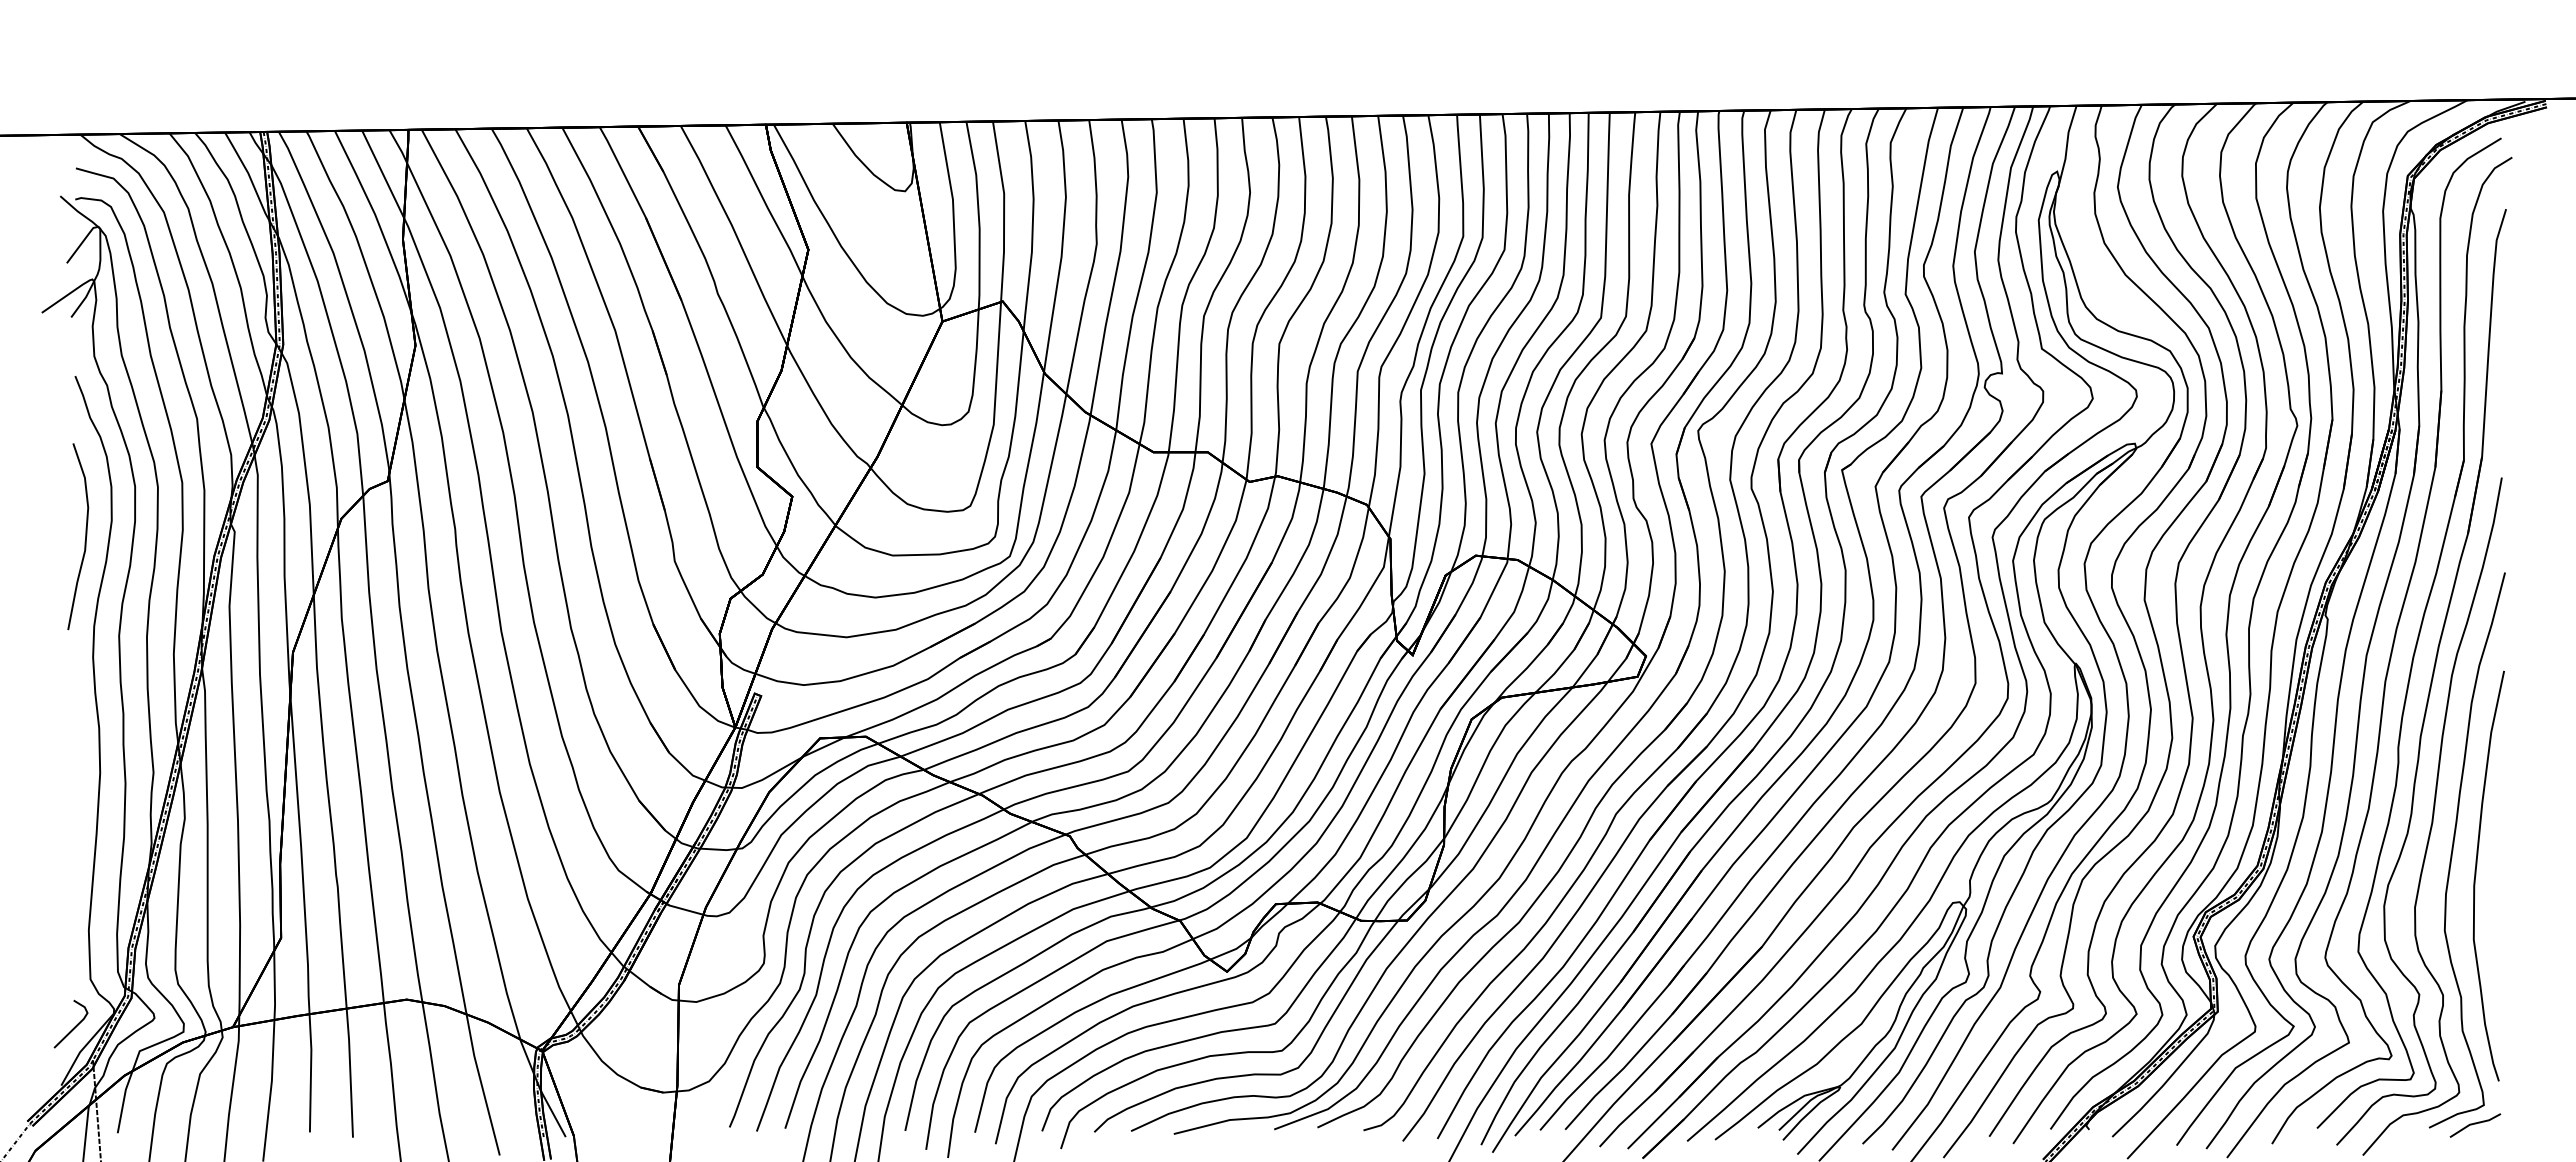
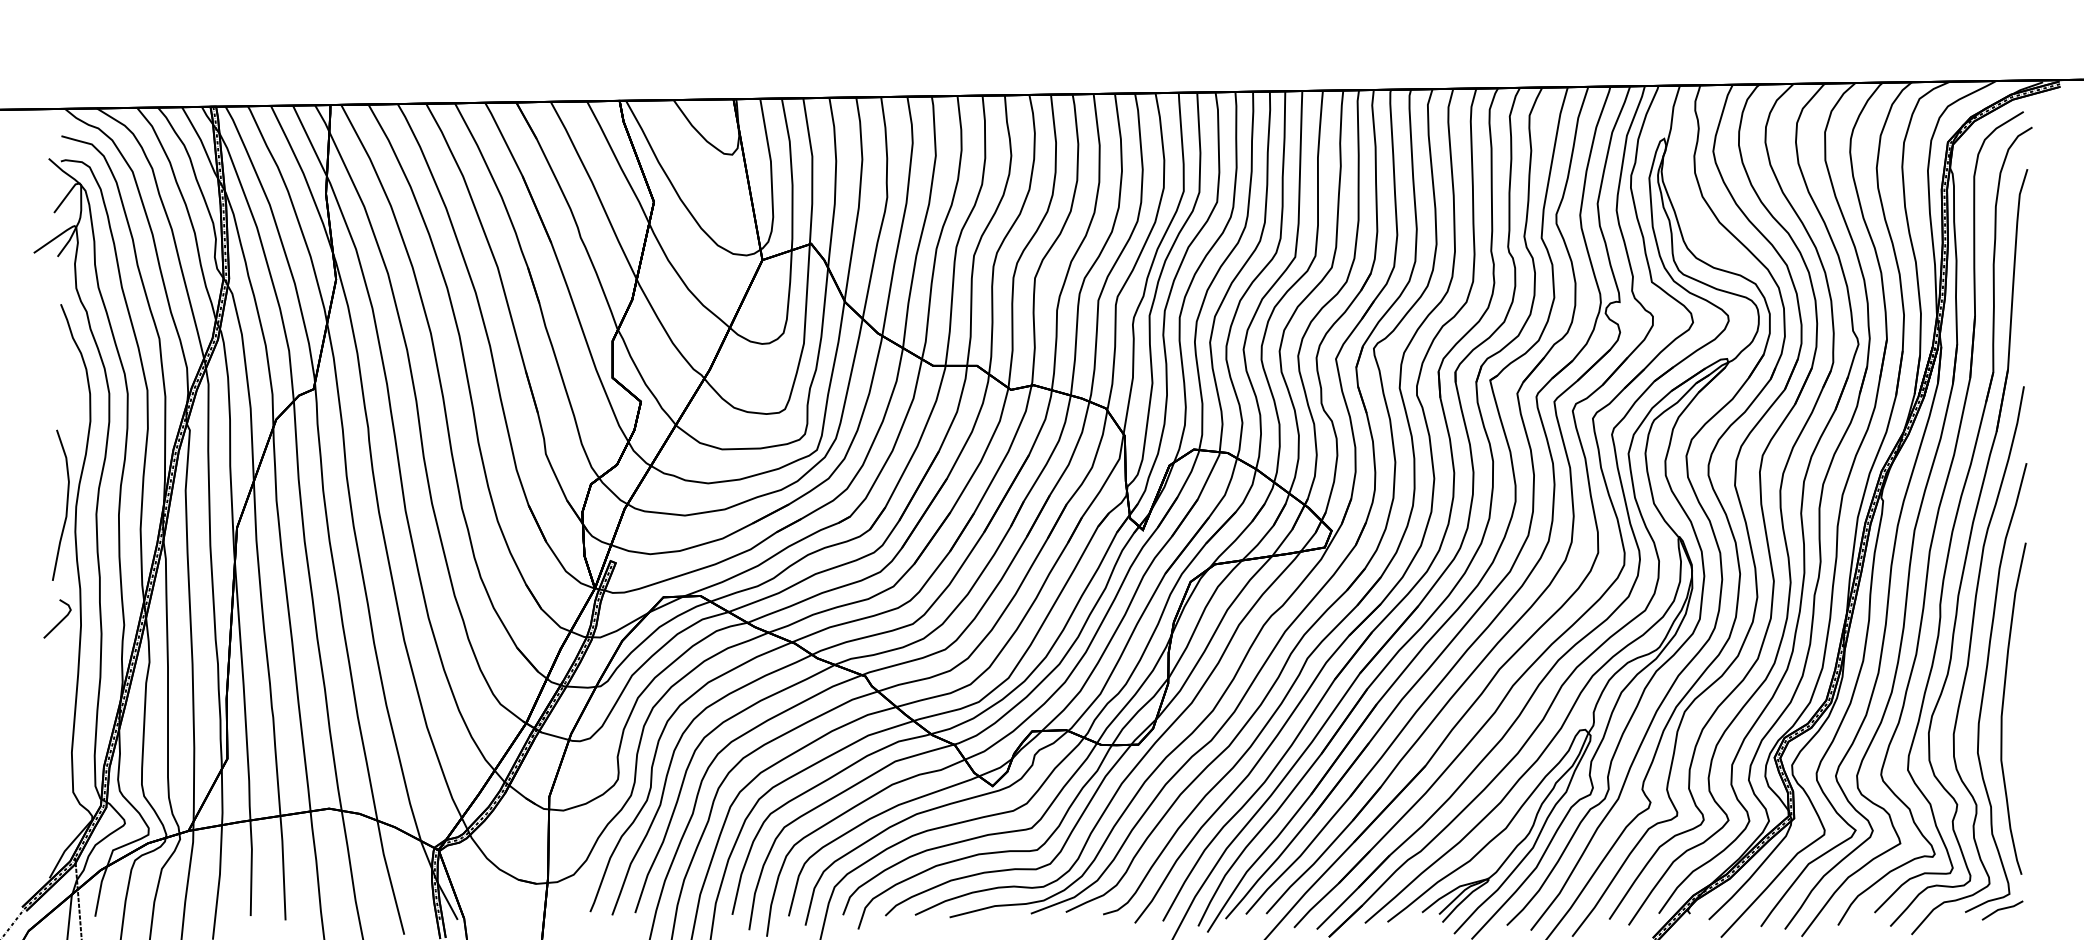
curve: (85, 536) -> (66, 505), moved
line: (74, 1026) -> (60, 620), moved

